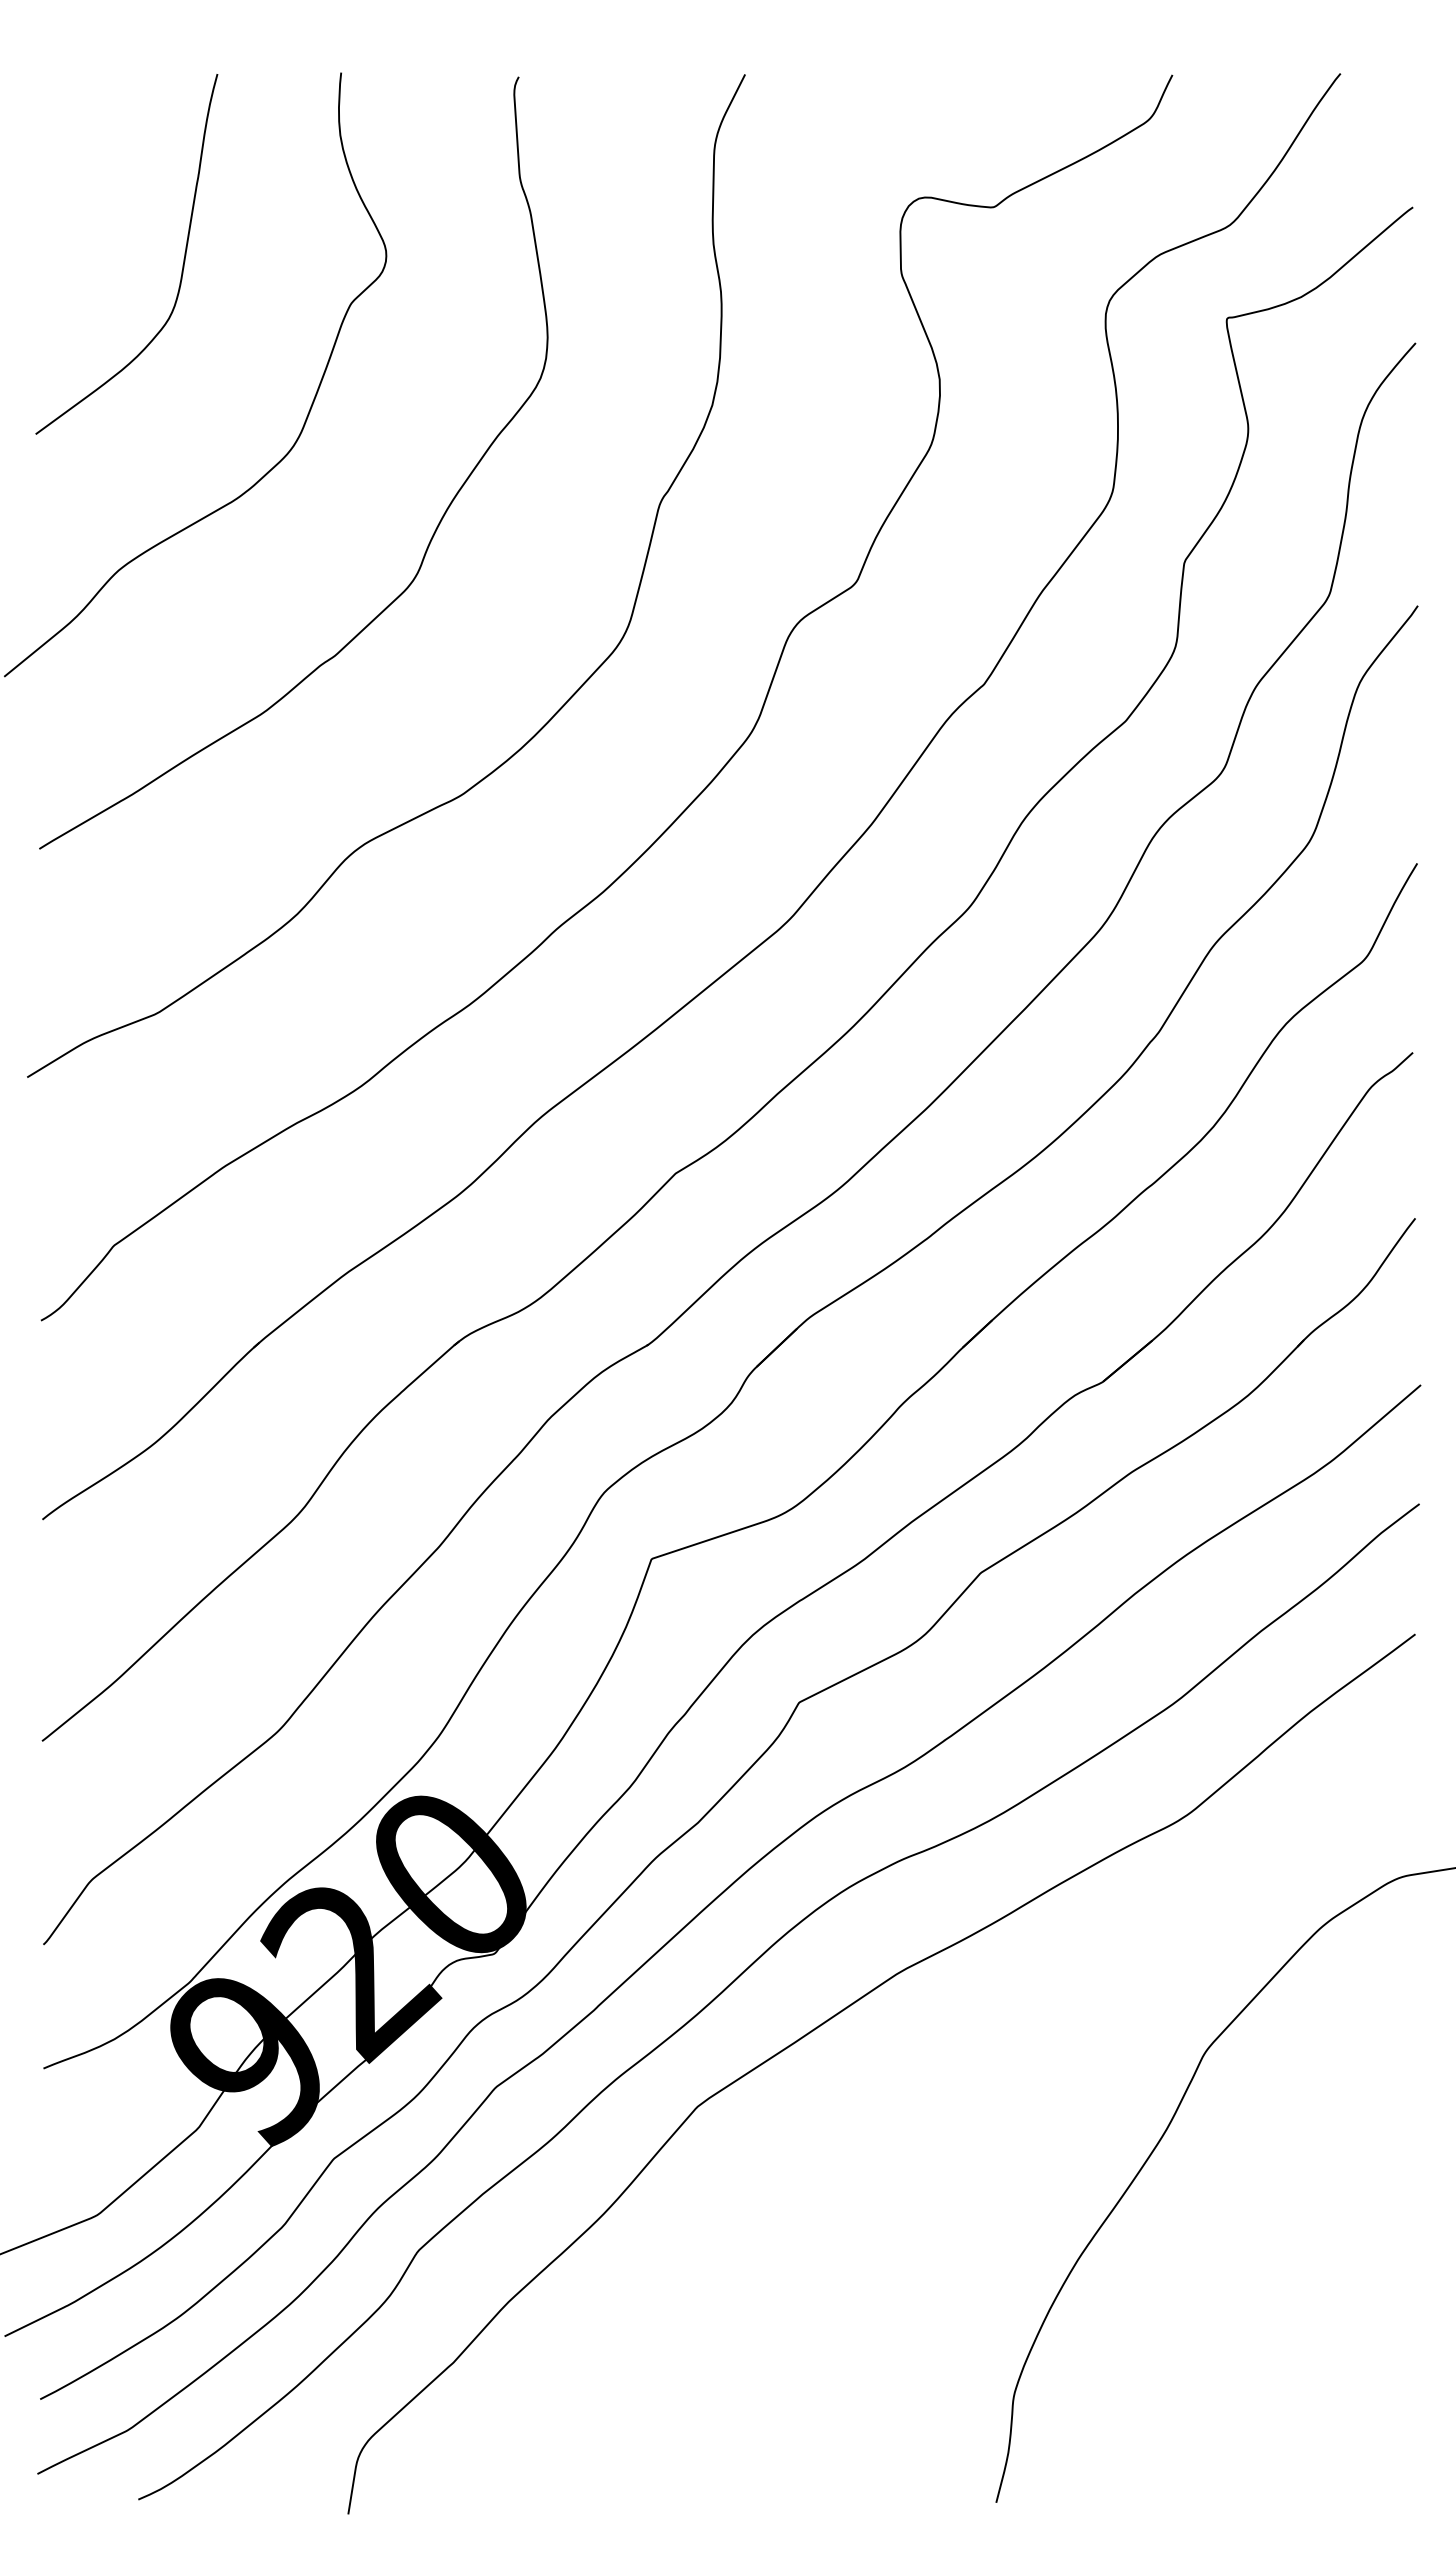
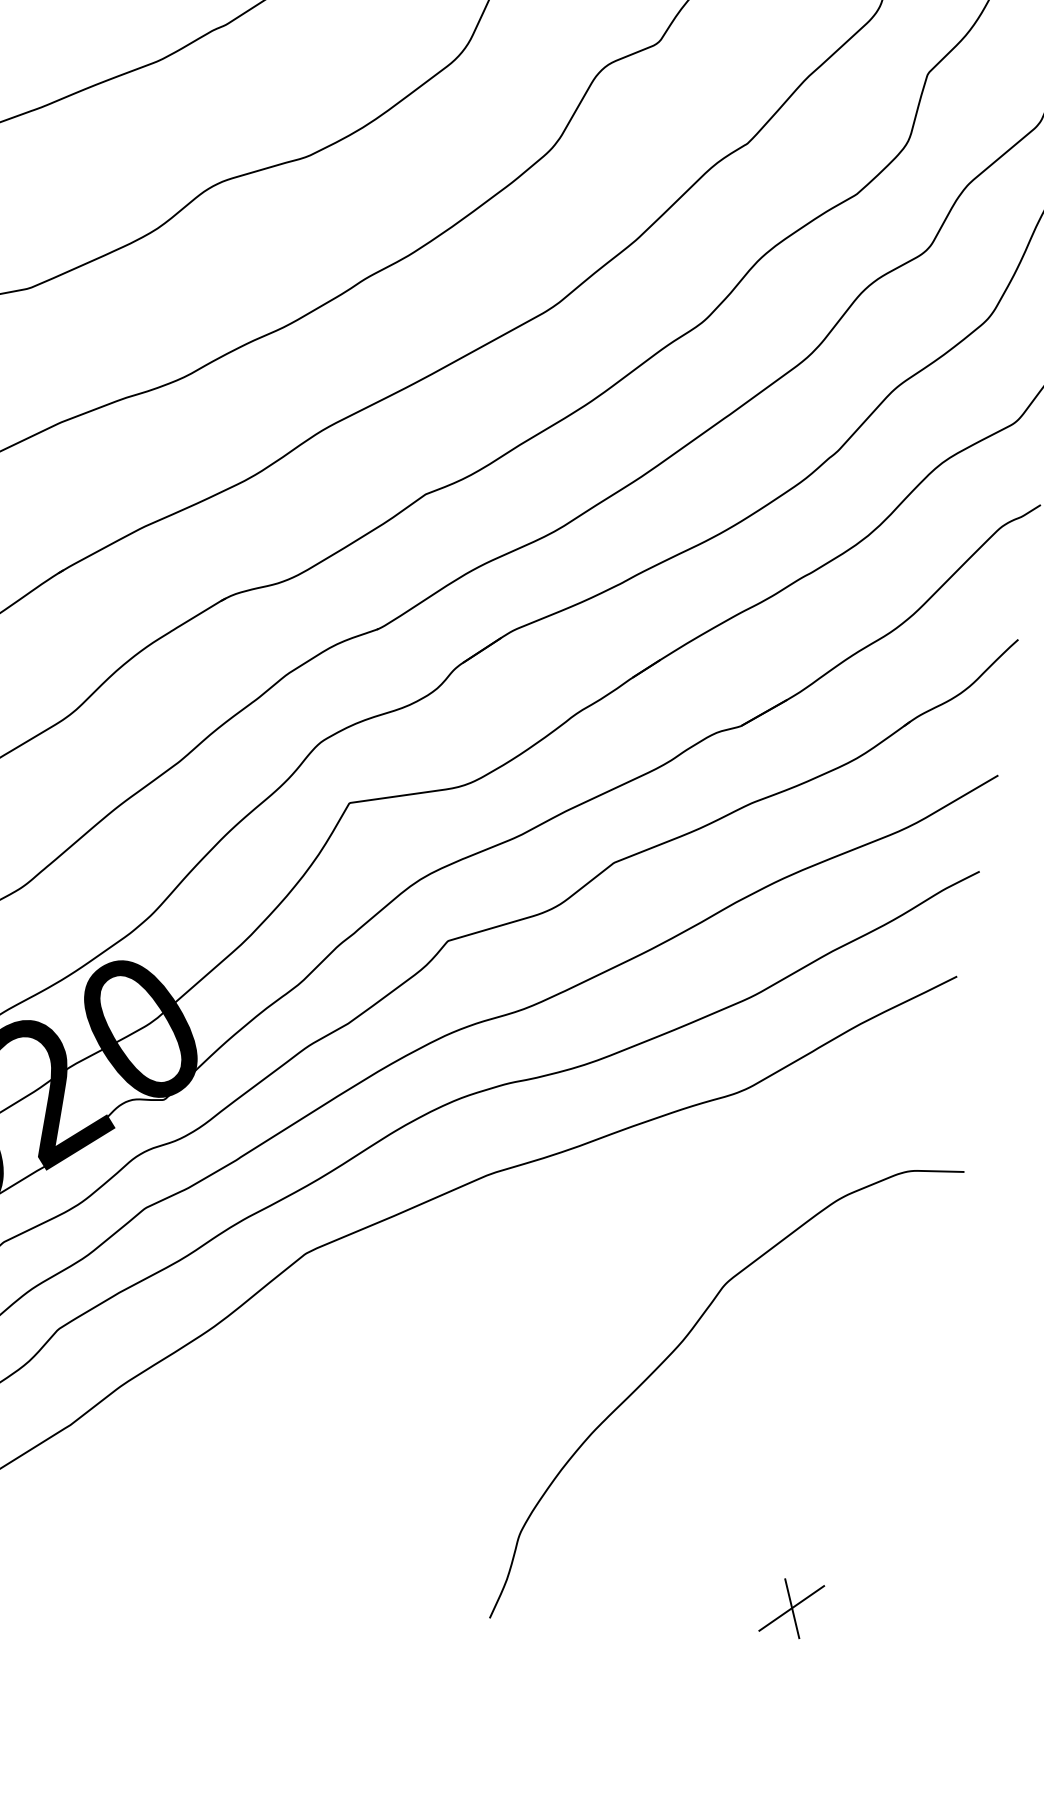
part: (1354, 2425) -> (791, 1608), added

